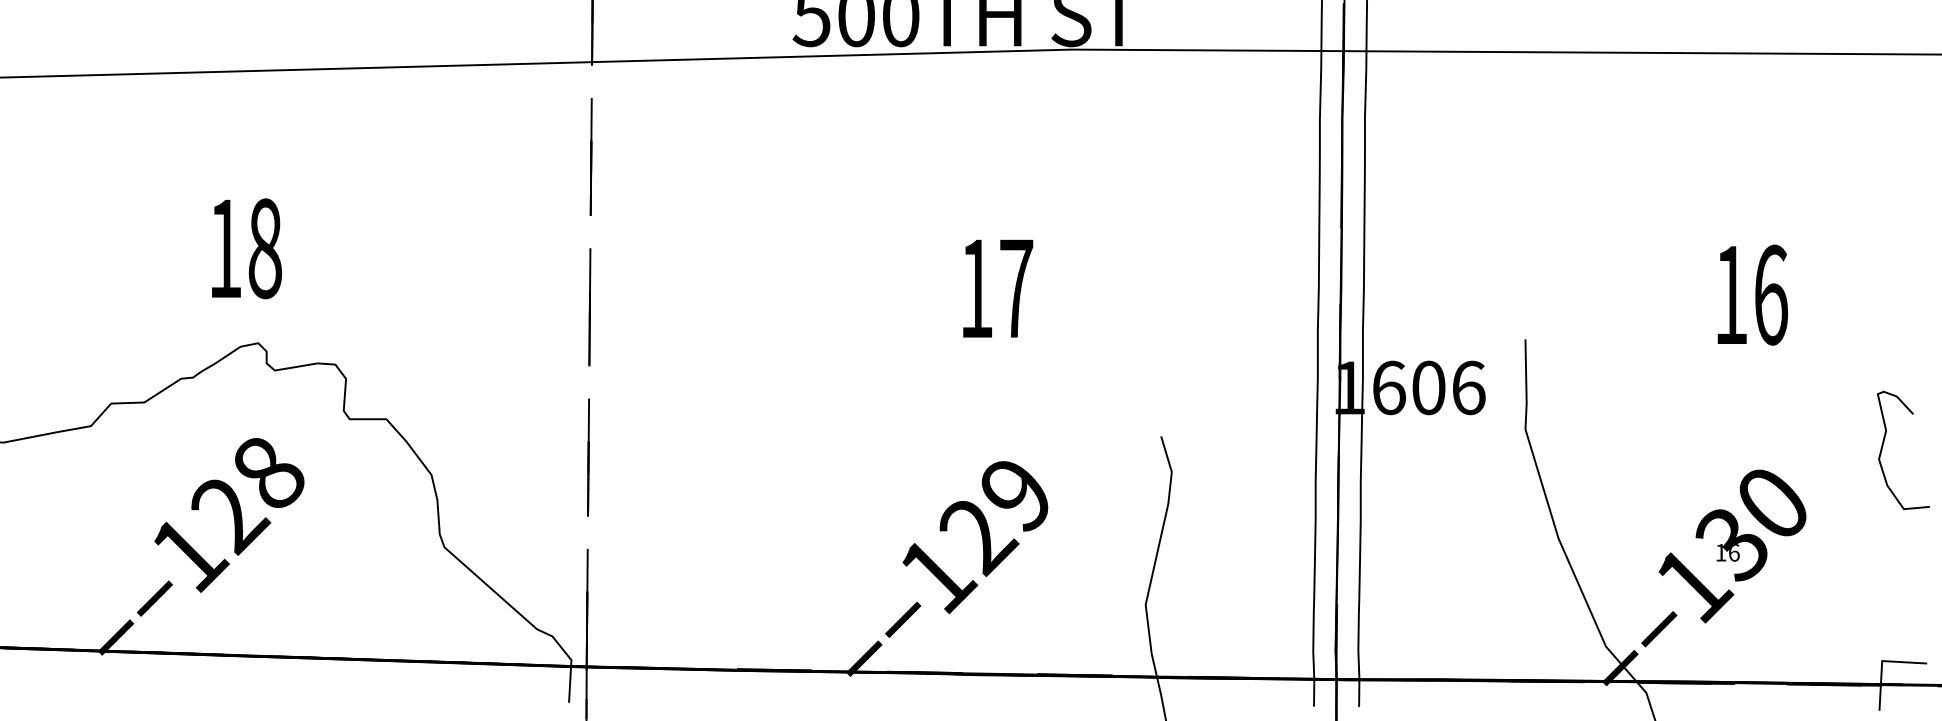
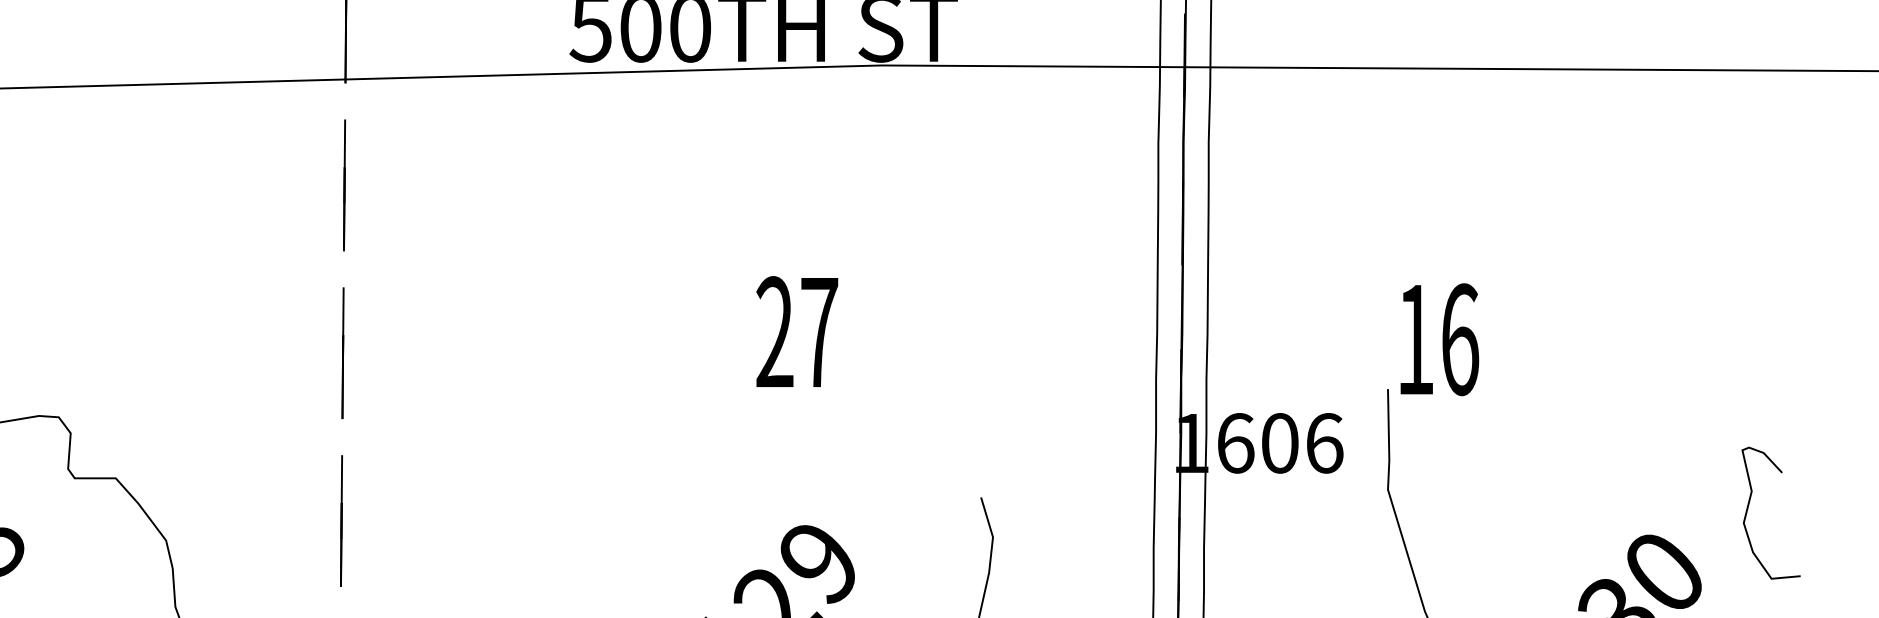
text: (976, 287) -> (774, 331), 17 -> 27
text: (1752, 294) -> (1439, 338), moved
curve: (1883, 446) -> (1748, 508), moved

